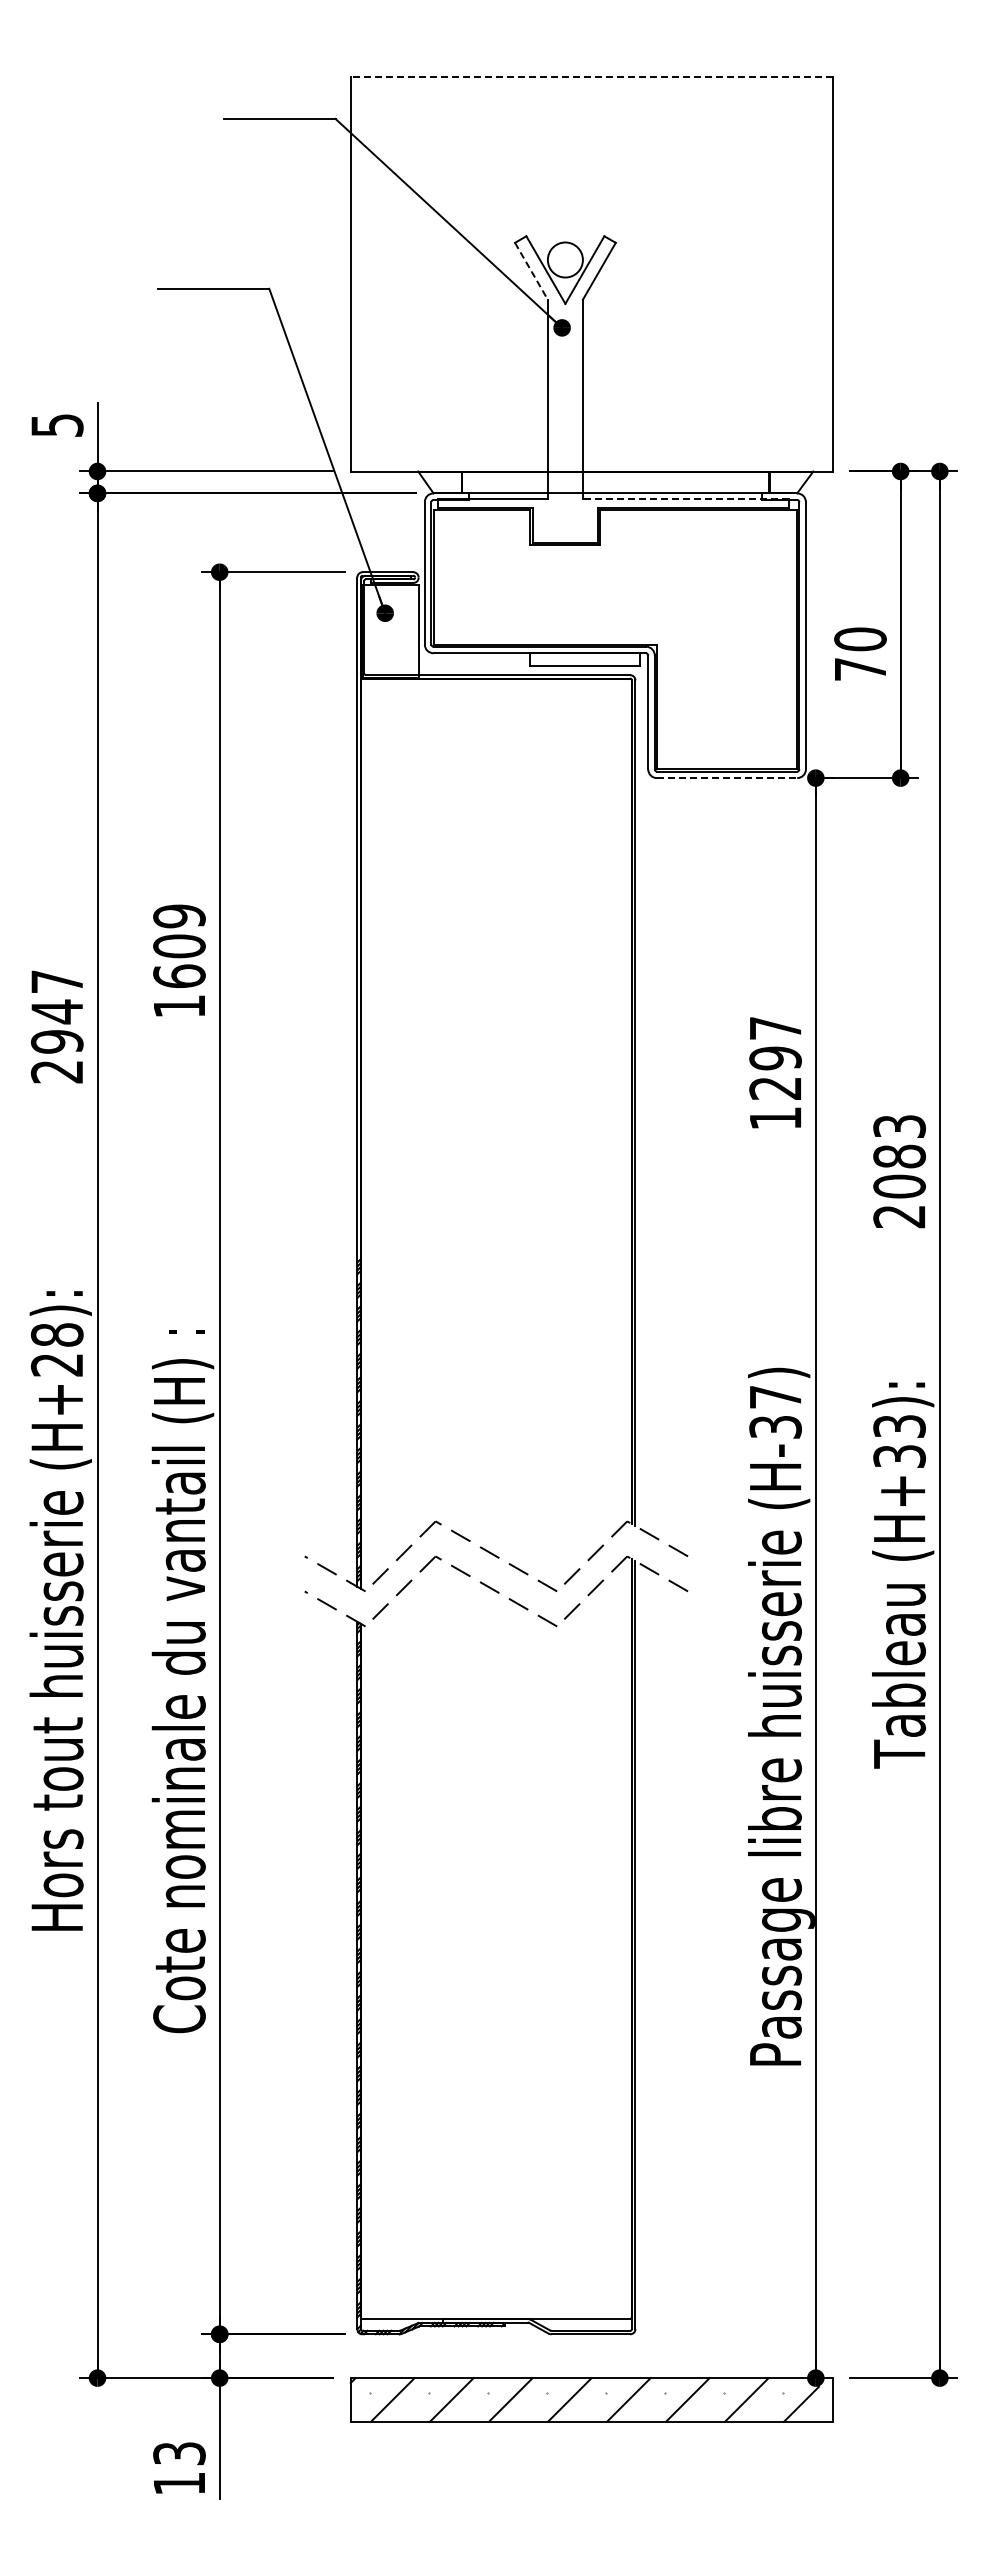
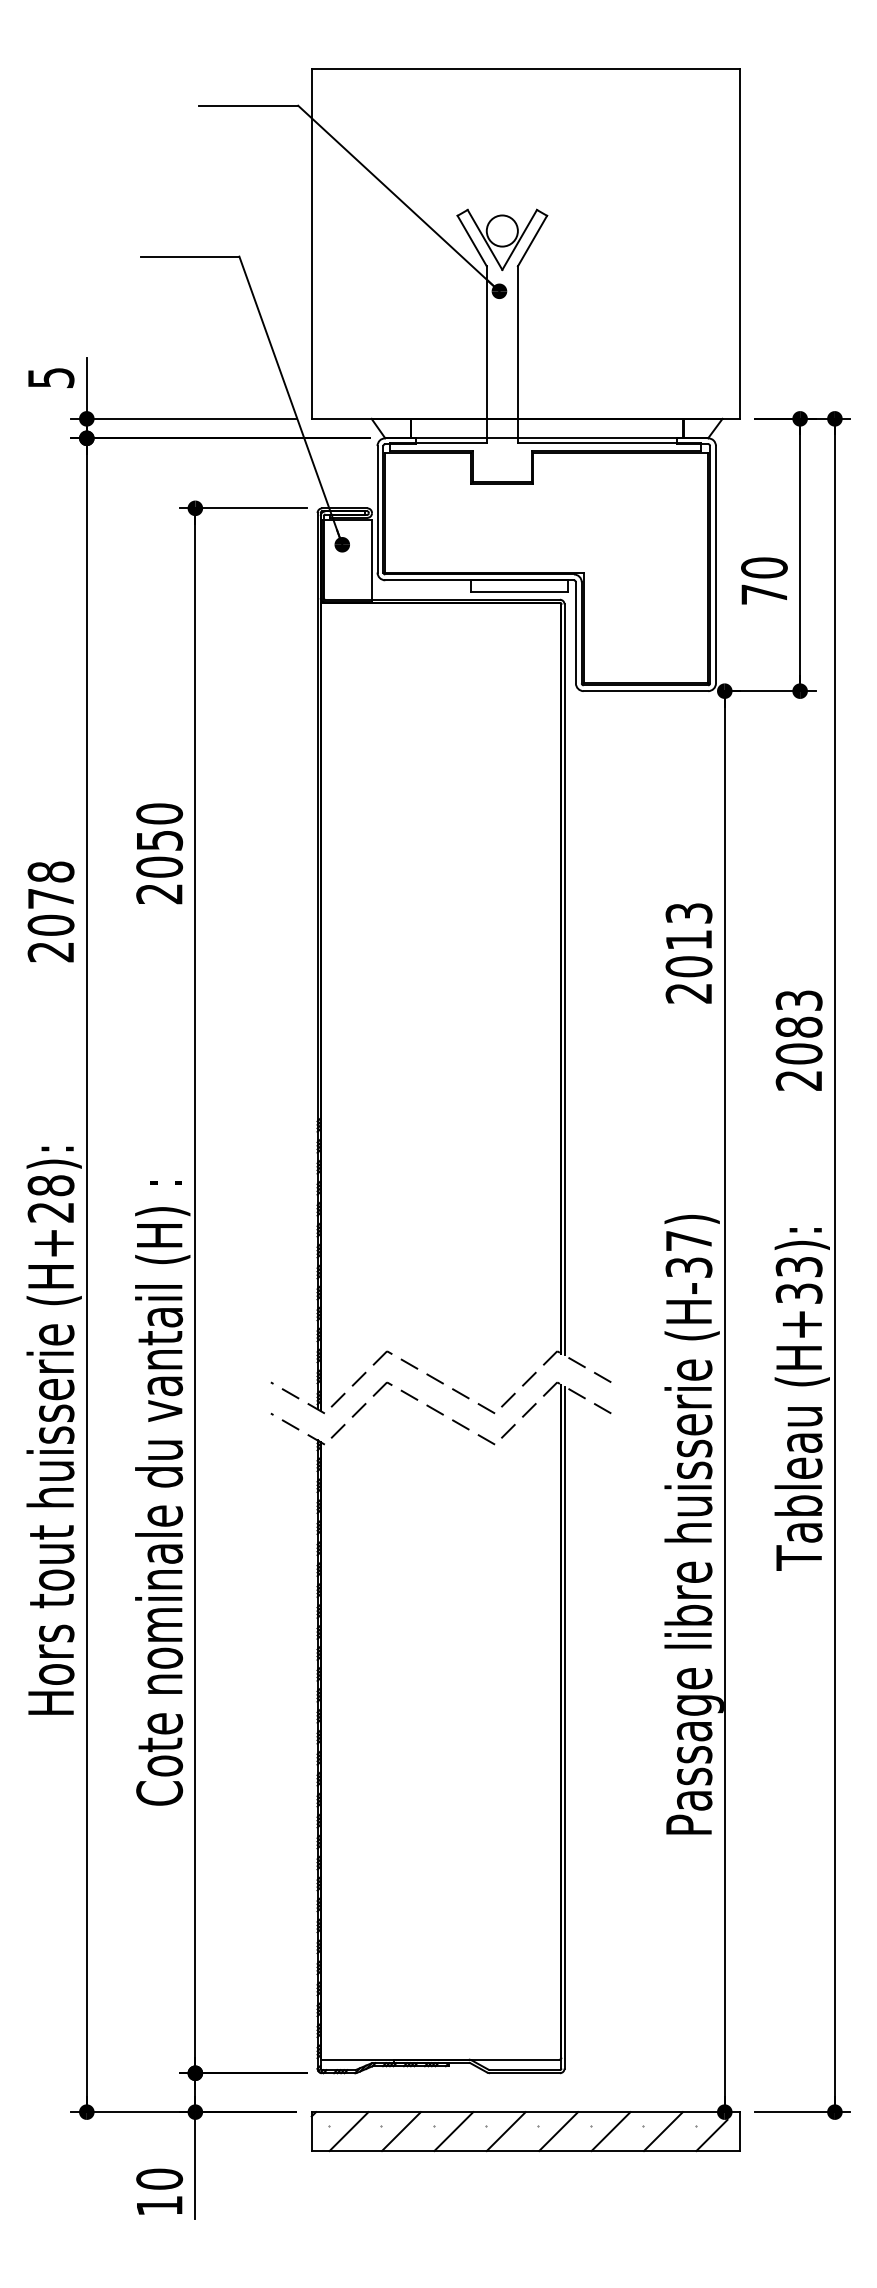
line: (591, 77) -> (525, 68), dashed -> solid
line: (531, 271) -> (472, 241), dashed -> solid
line: (685, 499) -> (609, 443), dashed -> solid
line: (727, 778) -> (646, 691), dashed -> solid
text: (179, 960) -> (159, 853), 1609 -> 2050
text: (56, 1011) -> (50, 898), 2947 -> 2078
text: (775, 1073) -> (688, 953), 1297 -> 2013
text: (179, 2453) -> (159, 2179), 13 -> 10

